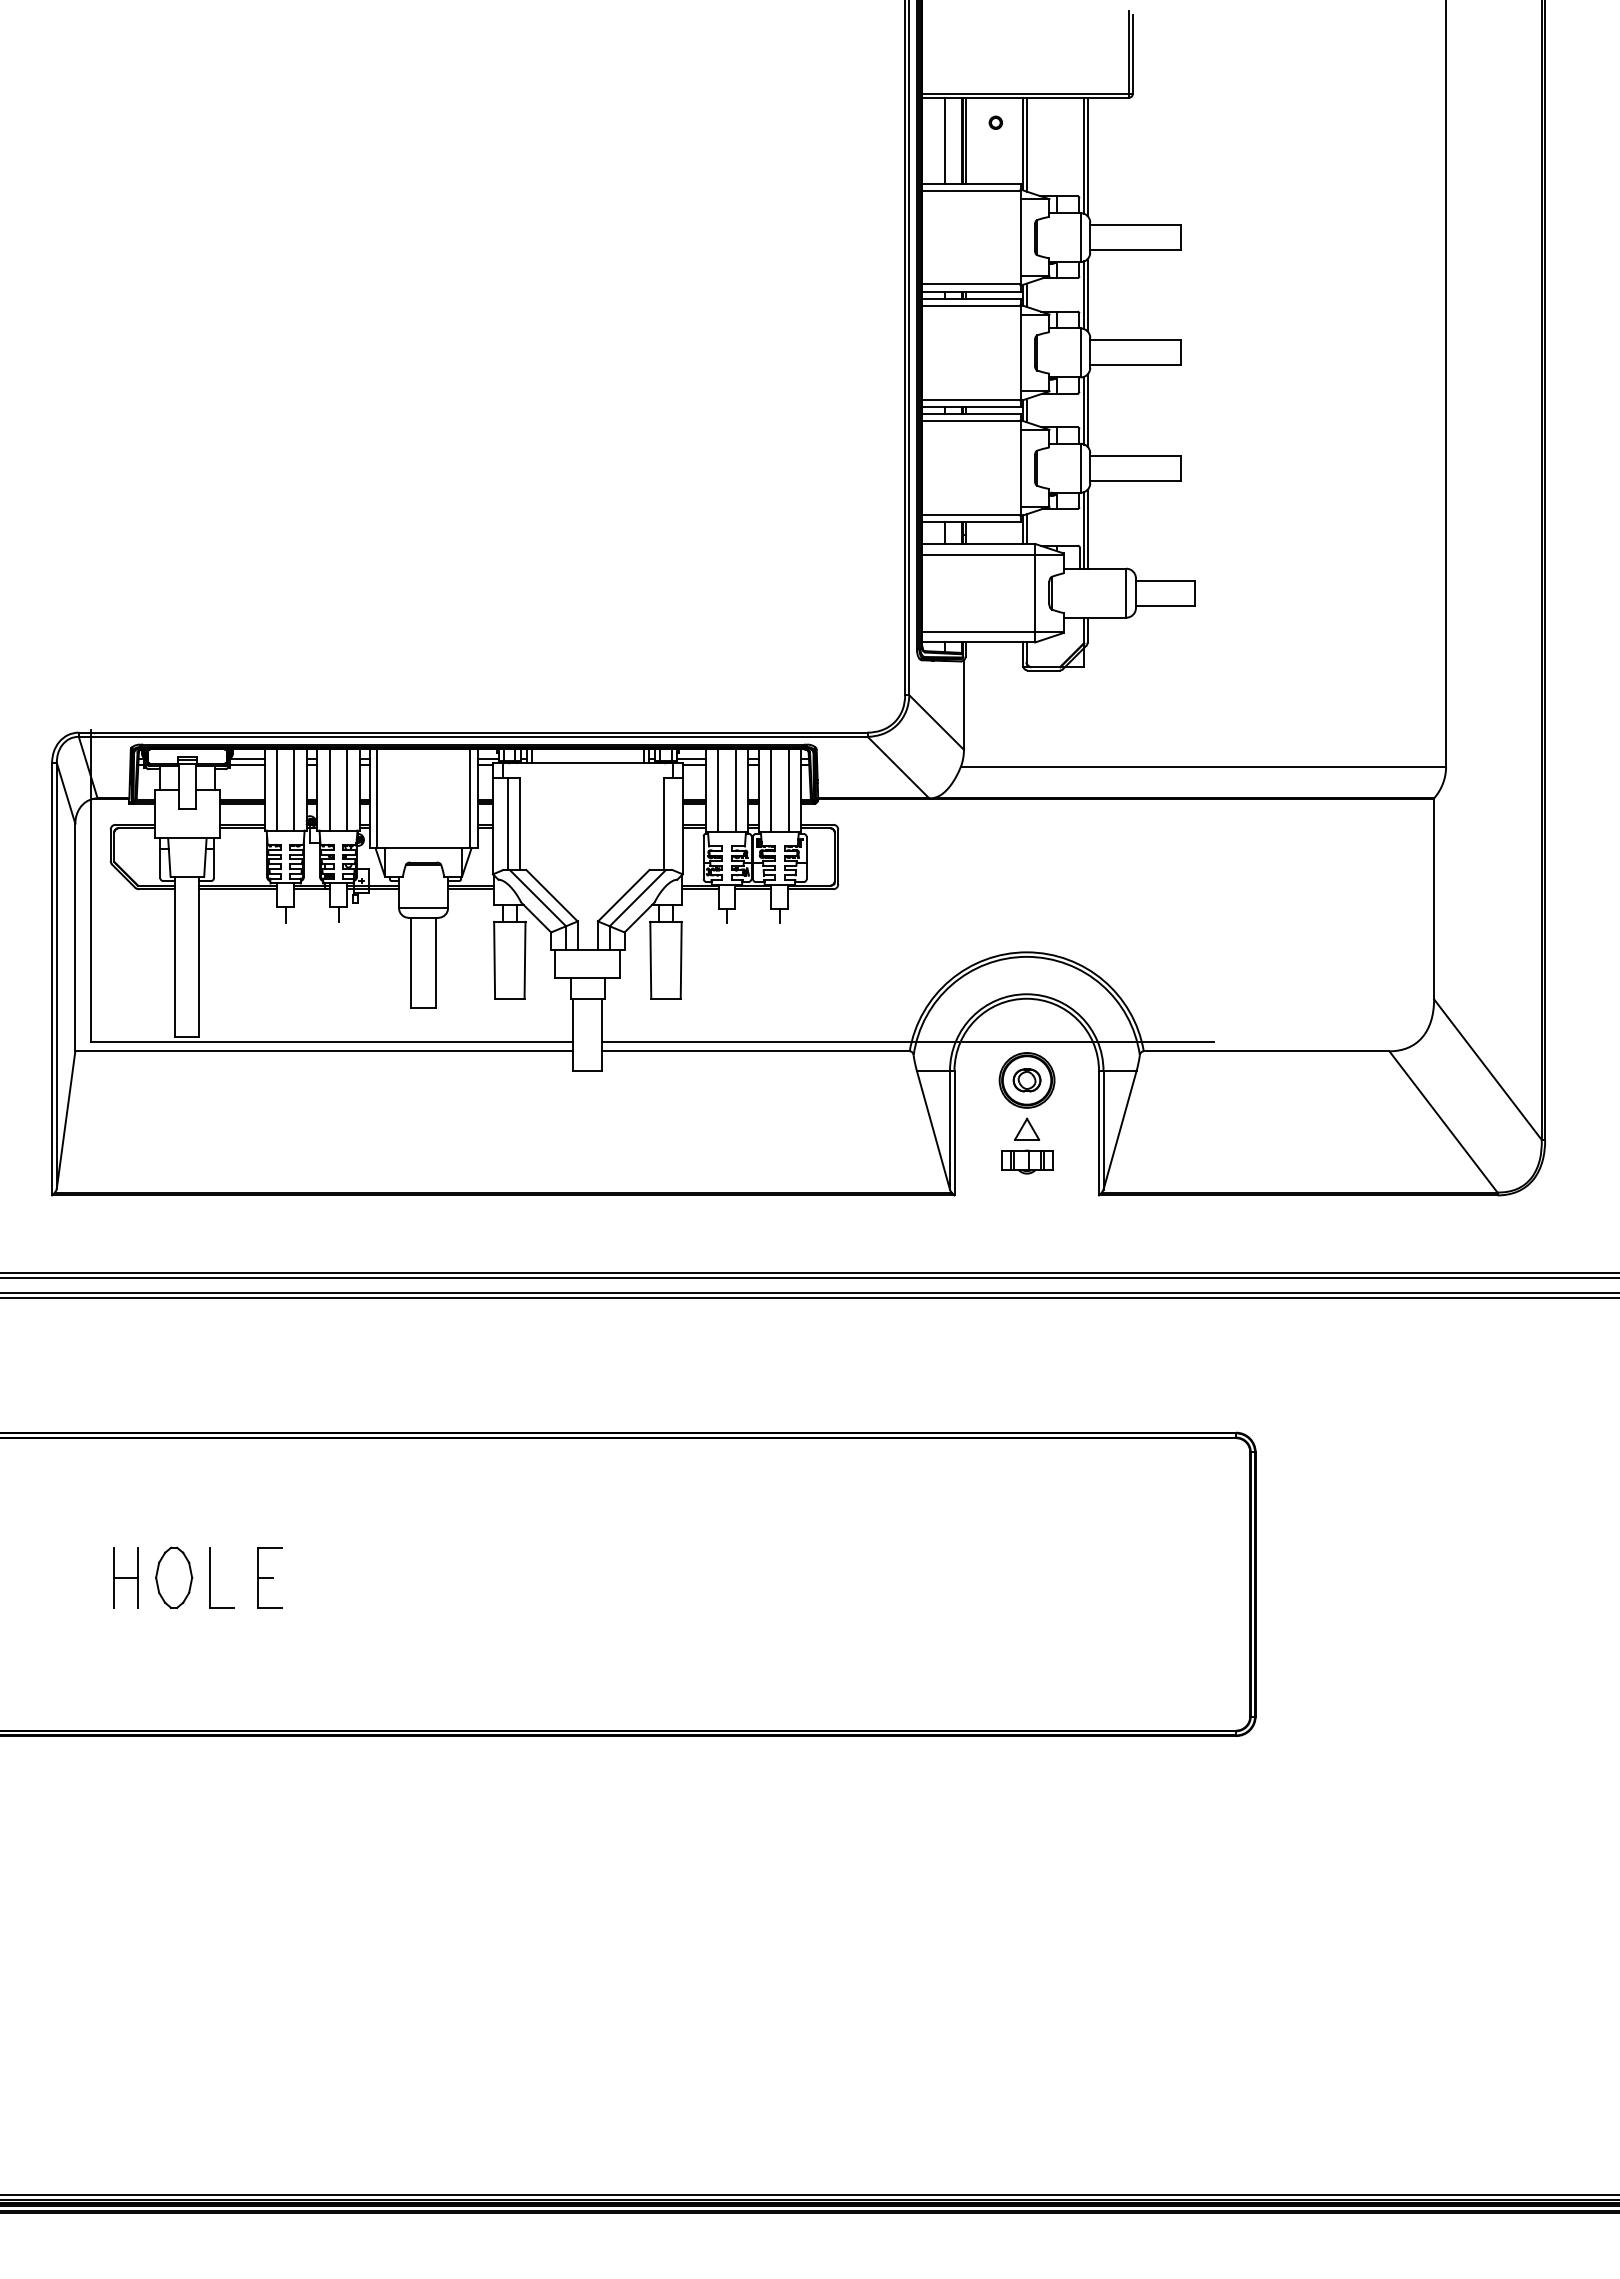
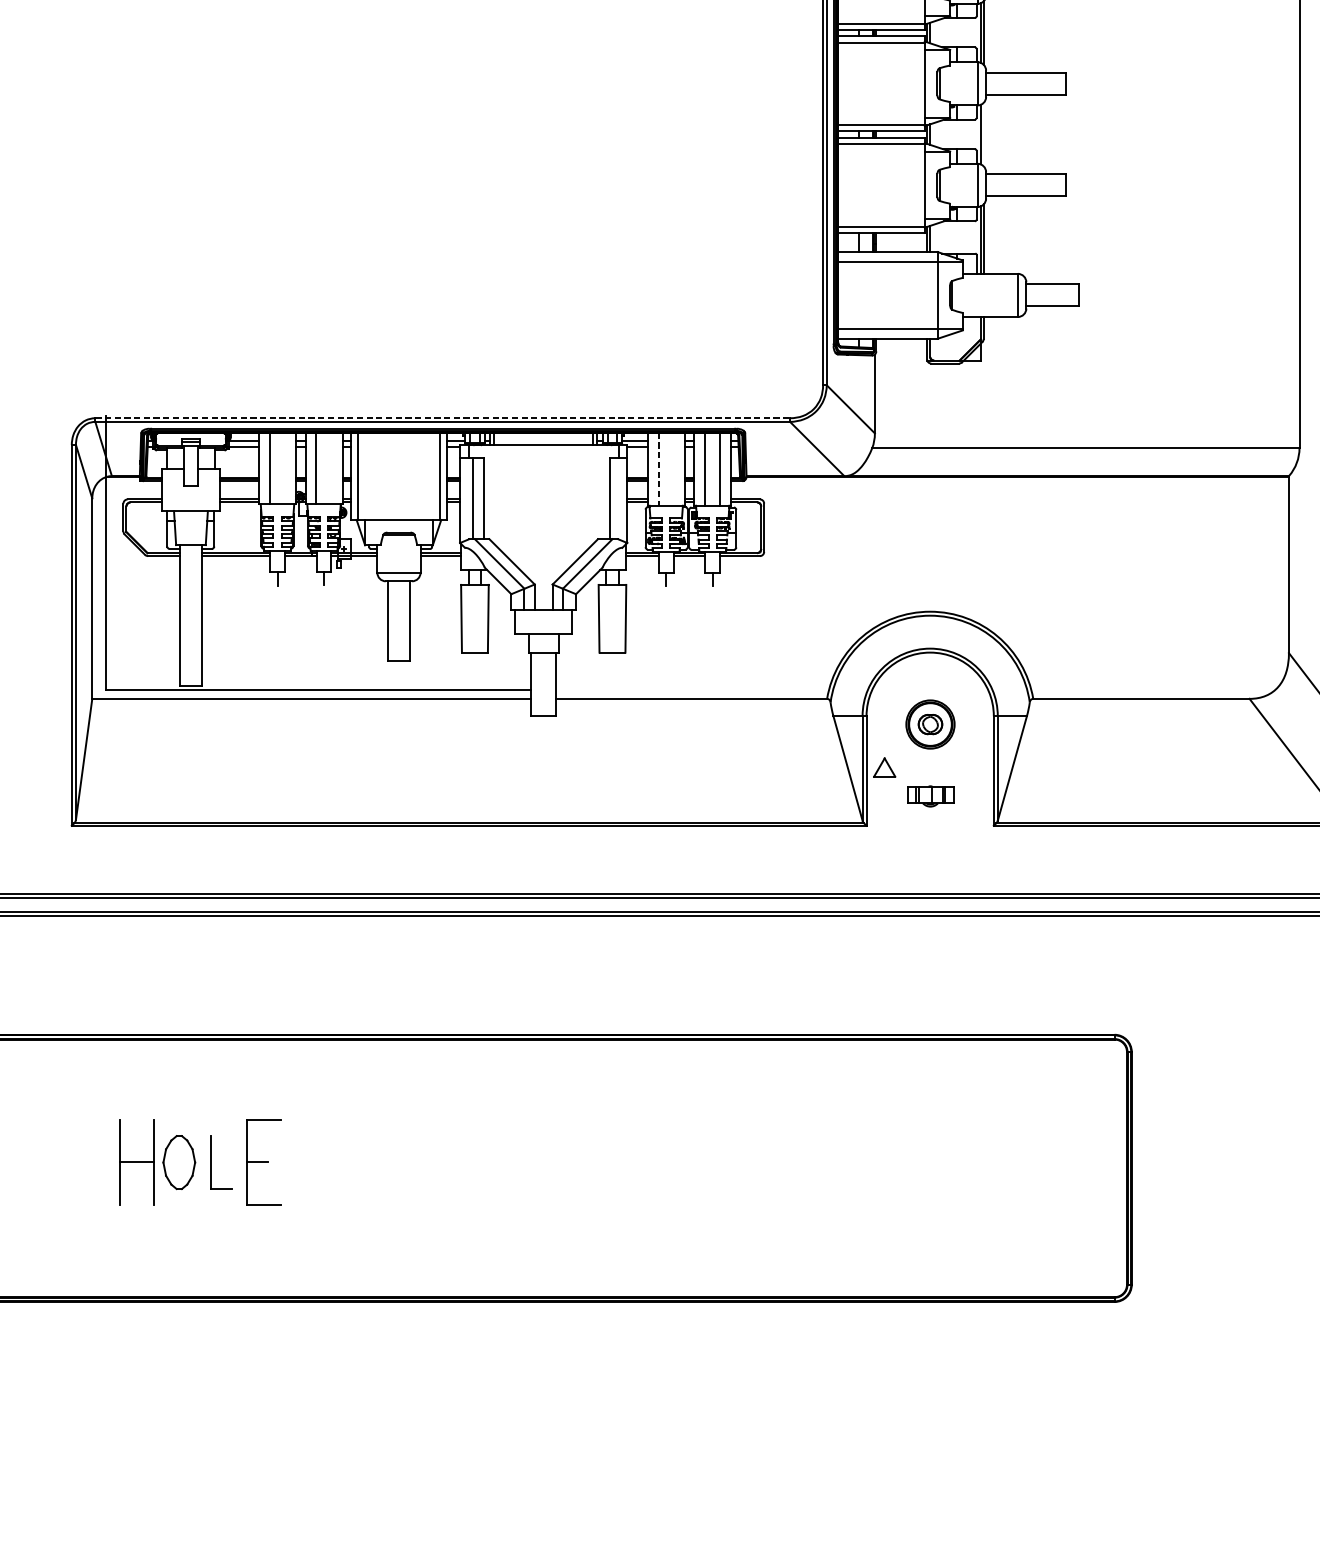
line: (1087, 410) -> (983, 134), removed
line: (473, 732) -> (442, 418), solid -> dashed
line: (294, 789) -> (285, 468), removed
line: (347, 789) -> (331, 468), removed
line: (735, 790) -> (673, 469), removed
line: (718, 791) -> (658, 470), solid -> dashed
line: (908, 1041) -> (826, 690), removed
part: (1027, 1128) -> (885, 766), moved
part: (125, 1577) -> (136, 1162), size x1.6
part: (269, 1577) -> (263, 1162), size x1.6

